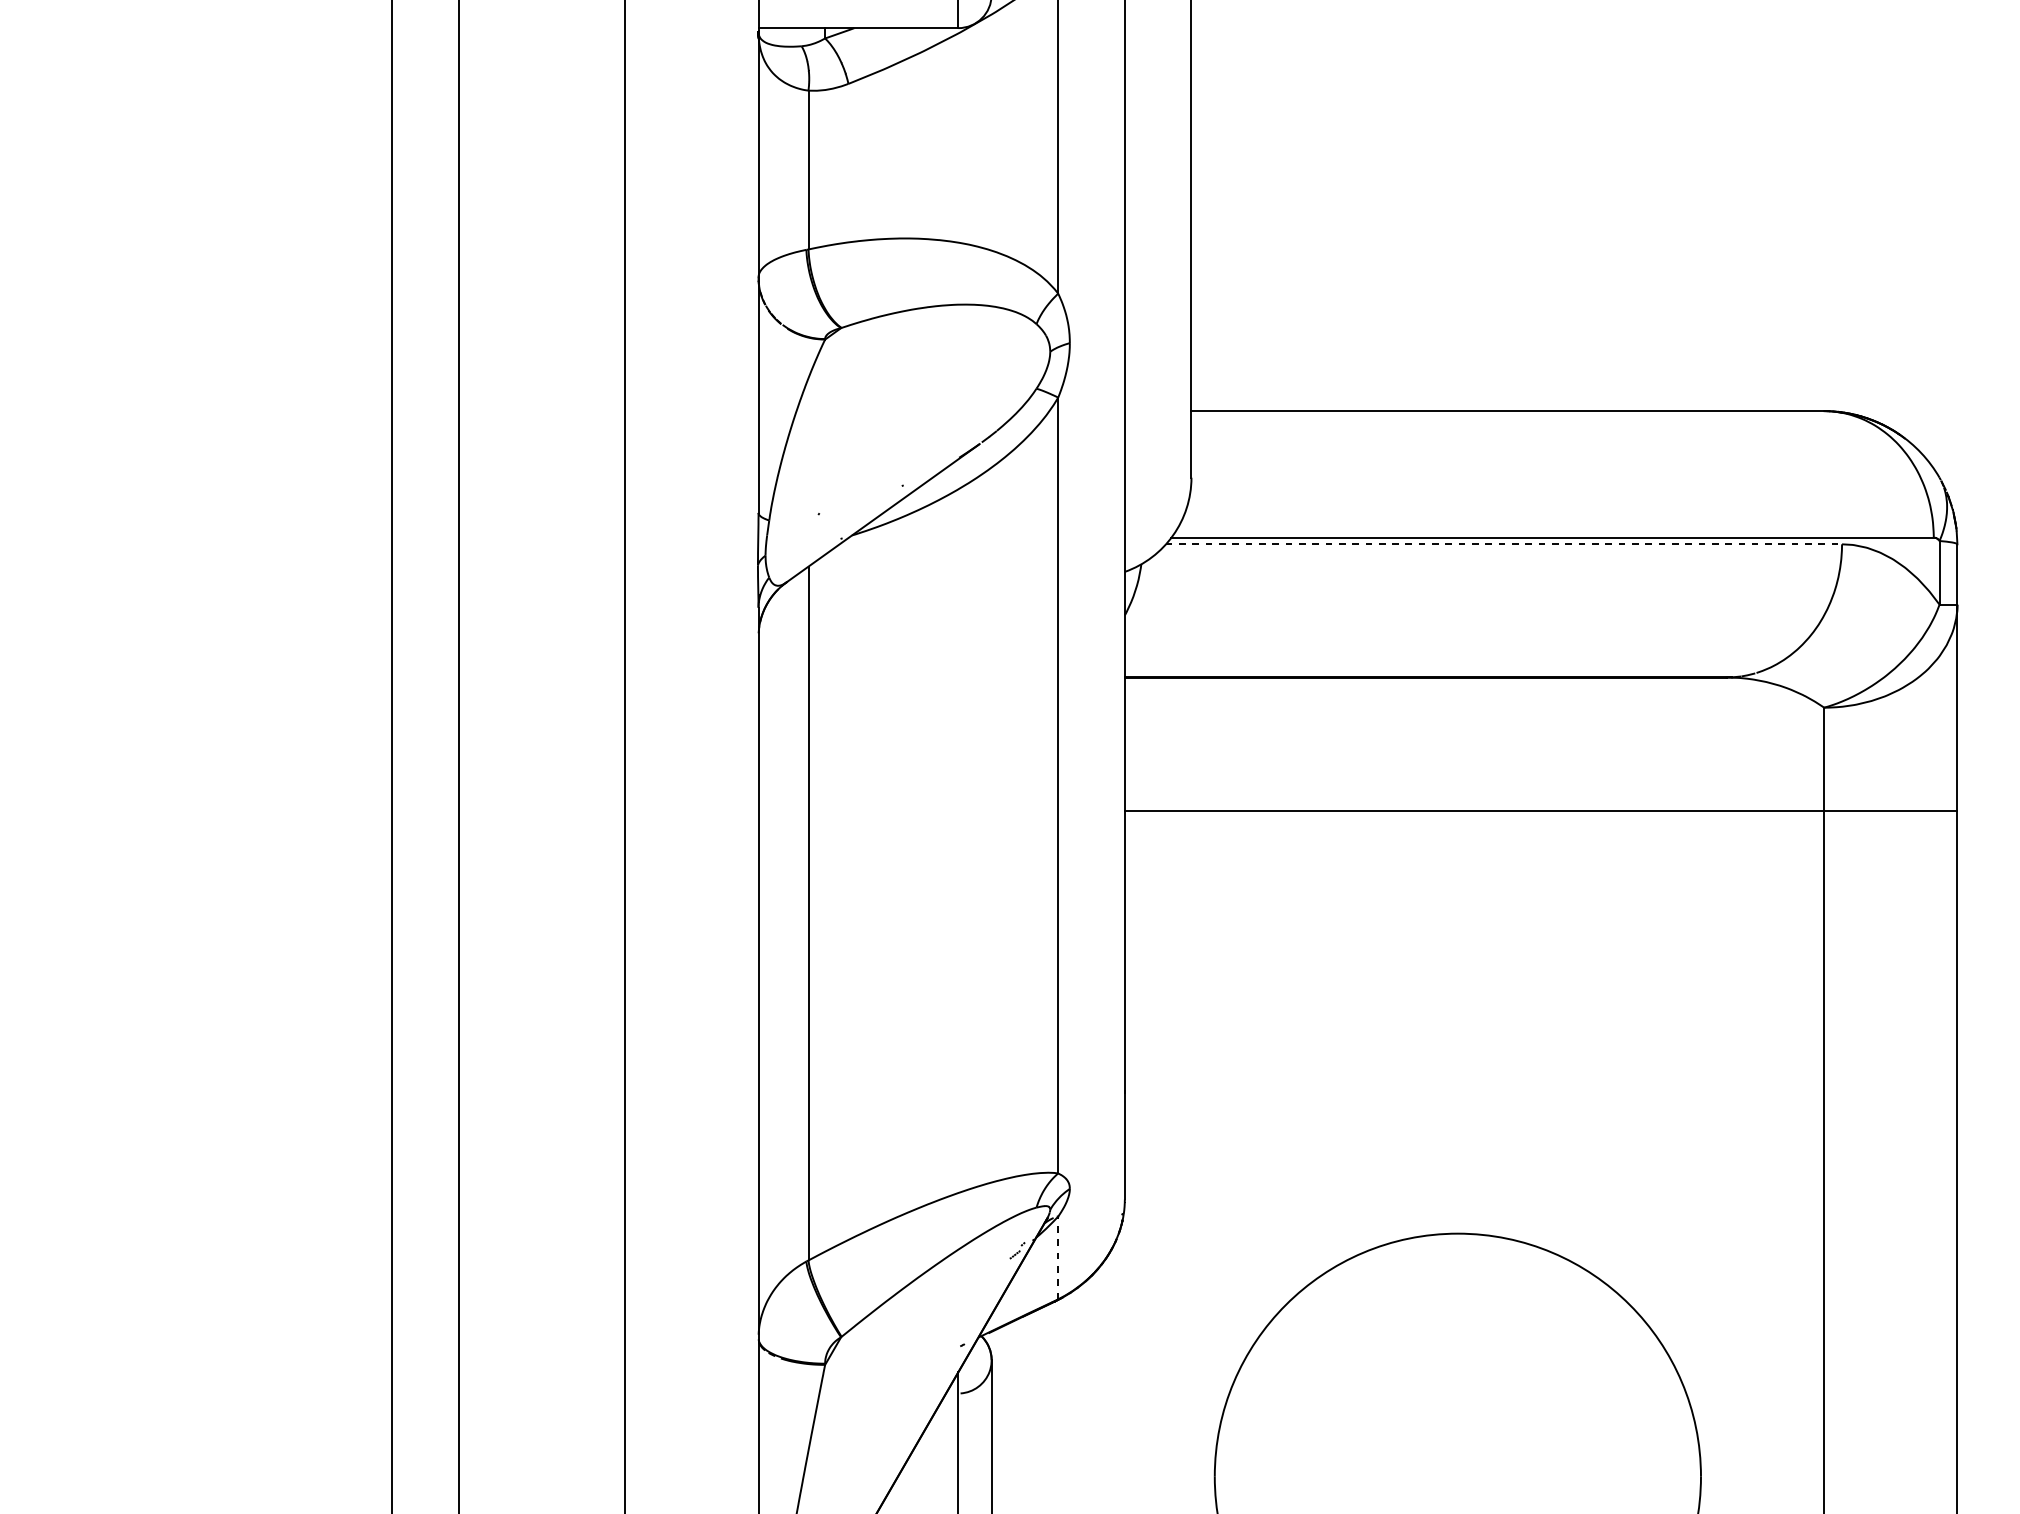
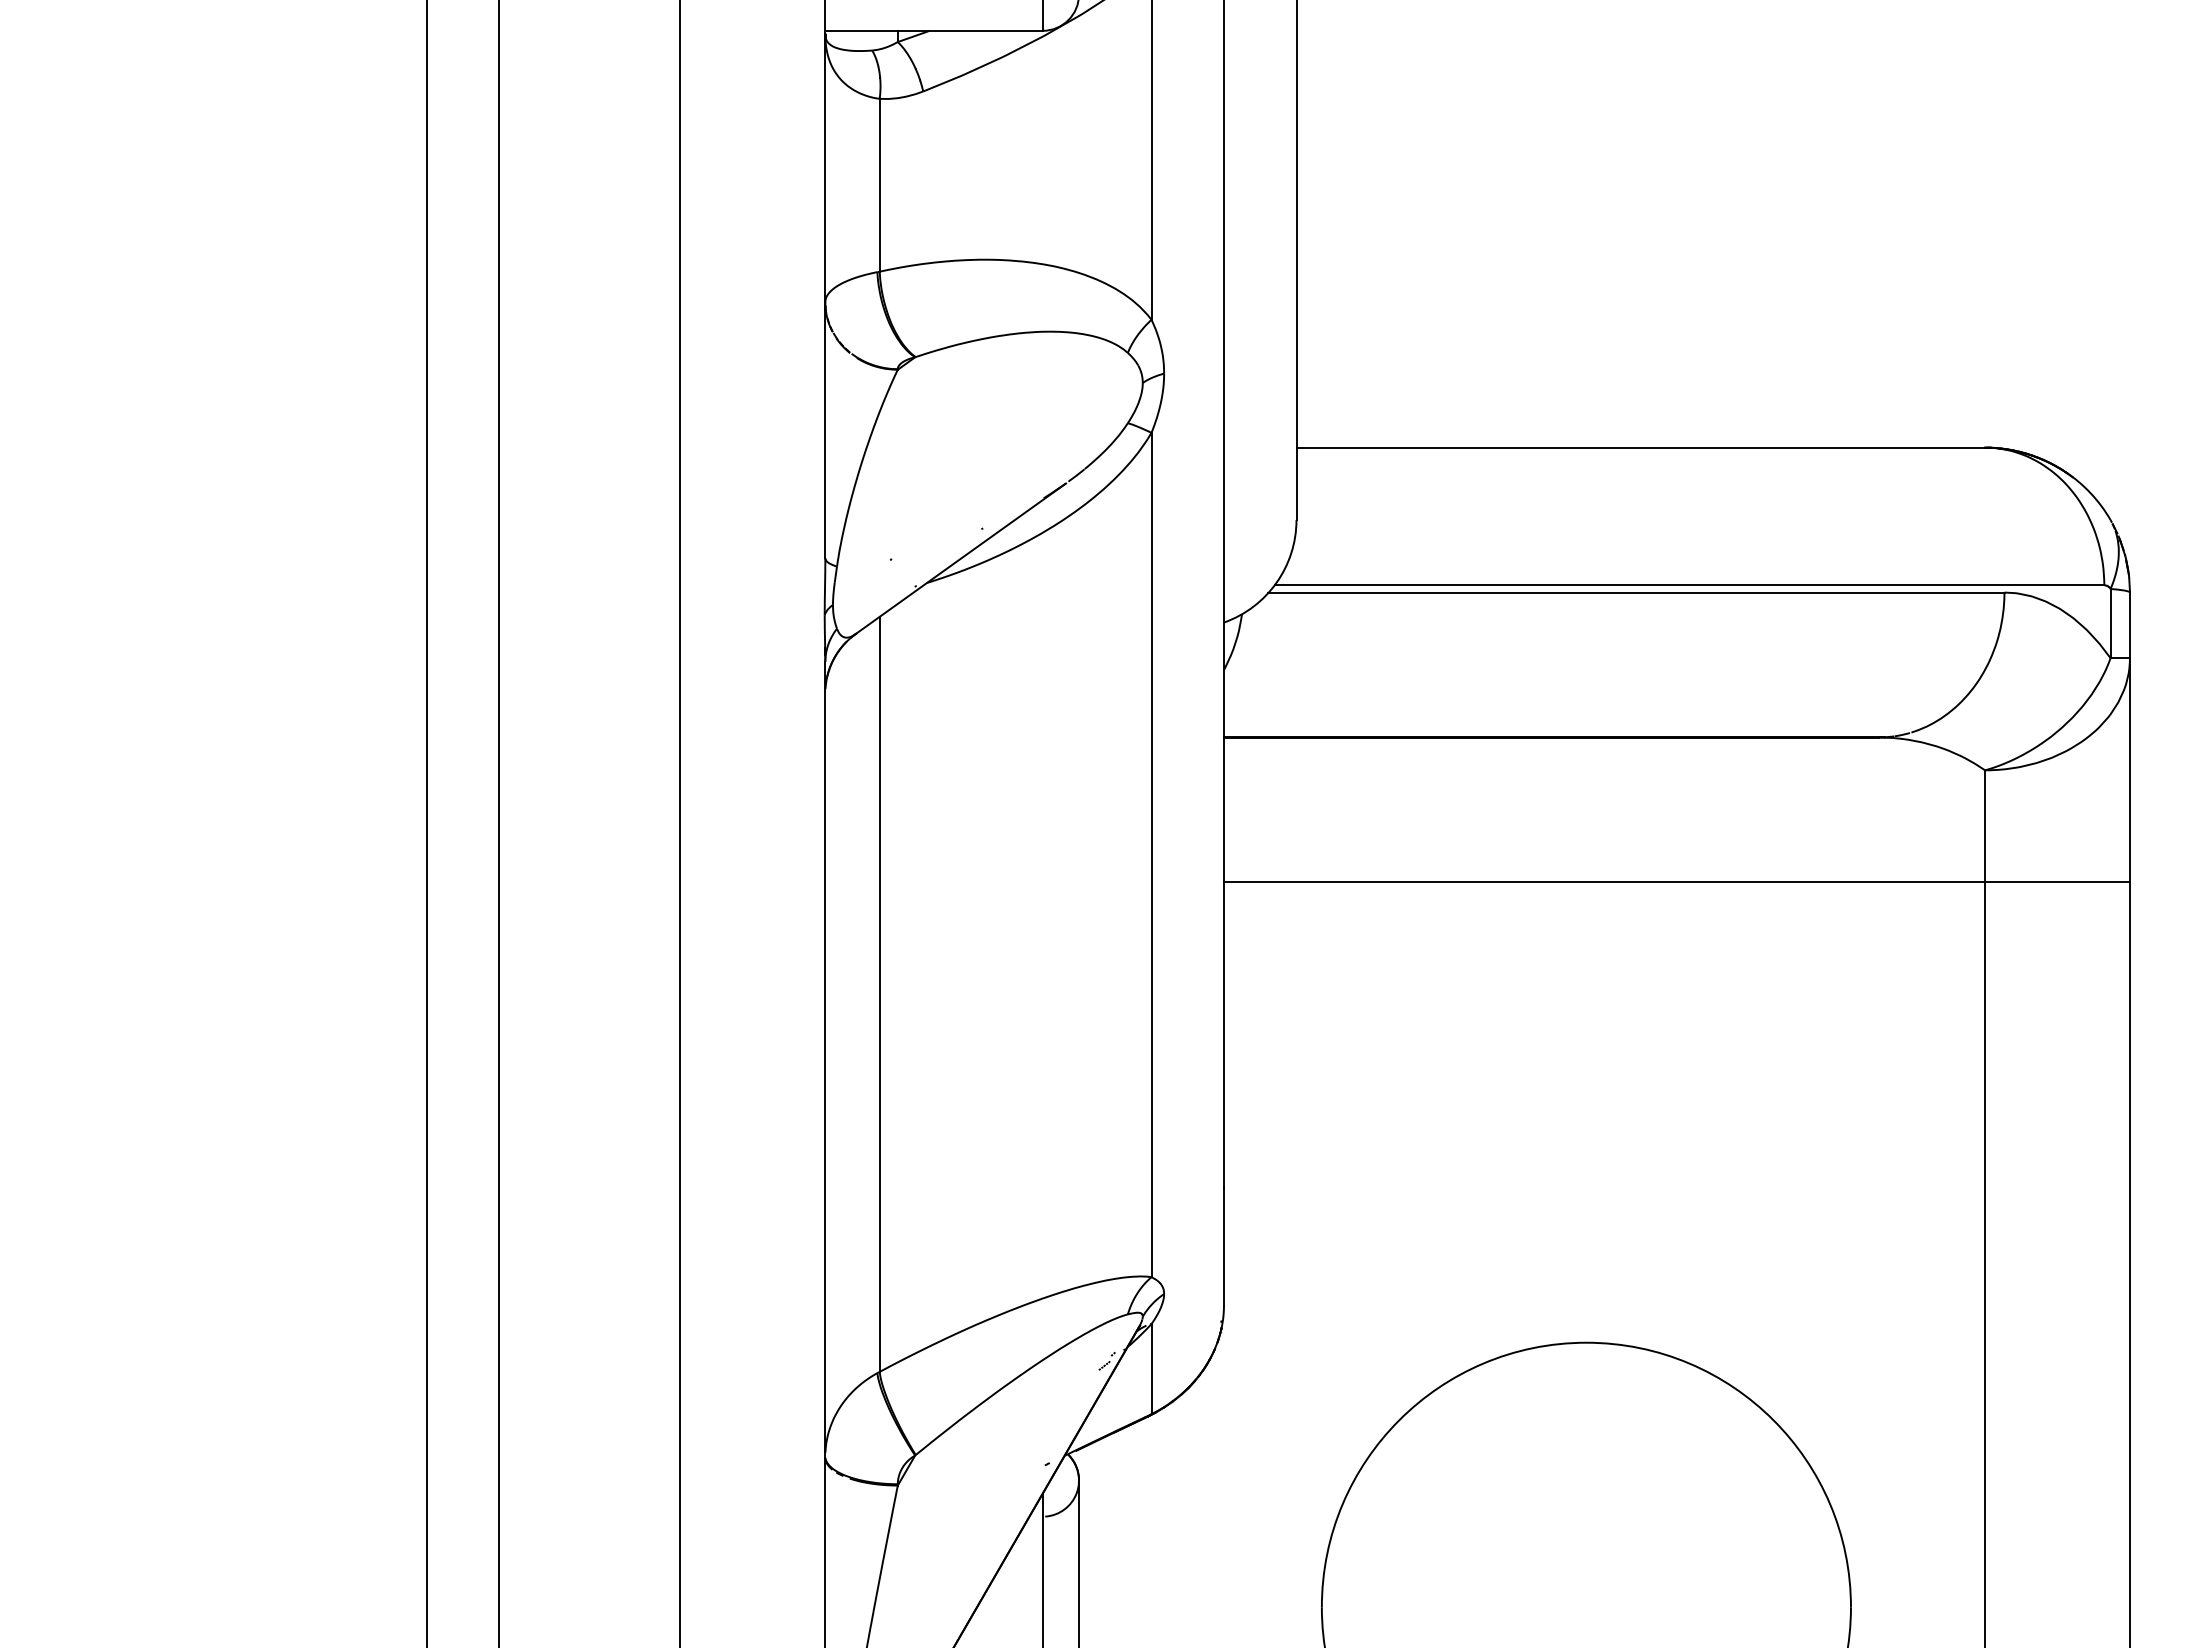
line: (1503, 544) -> (1636, 592), dashed -> solid
line: (1058, 1257) -> (1151, 1368), dashed -> solid

